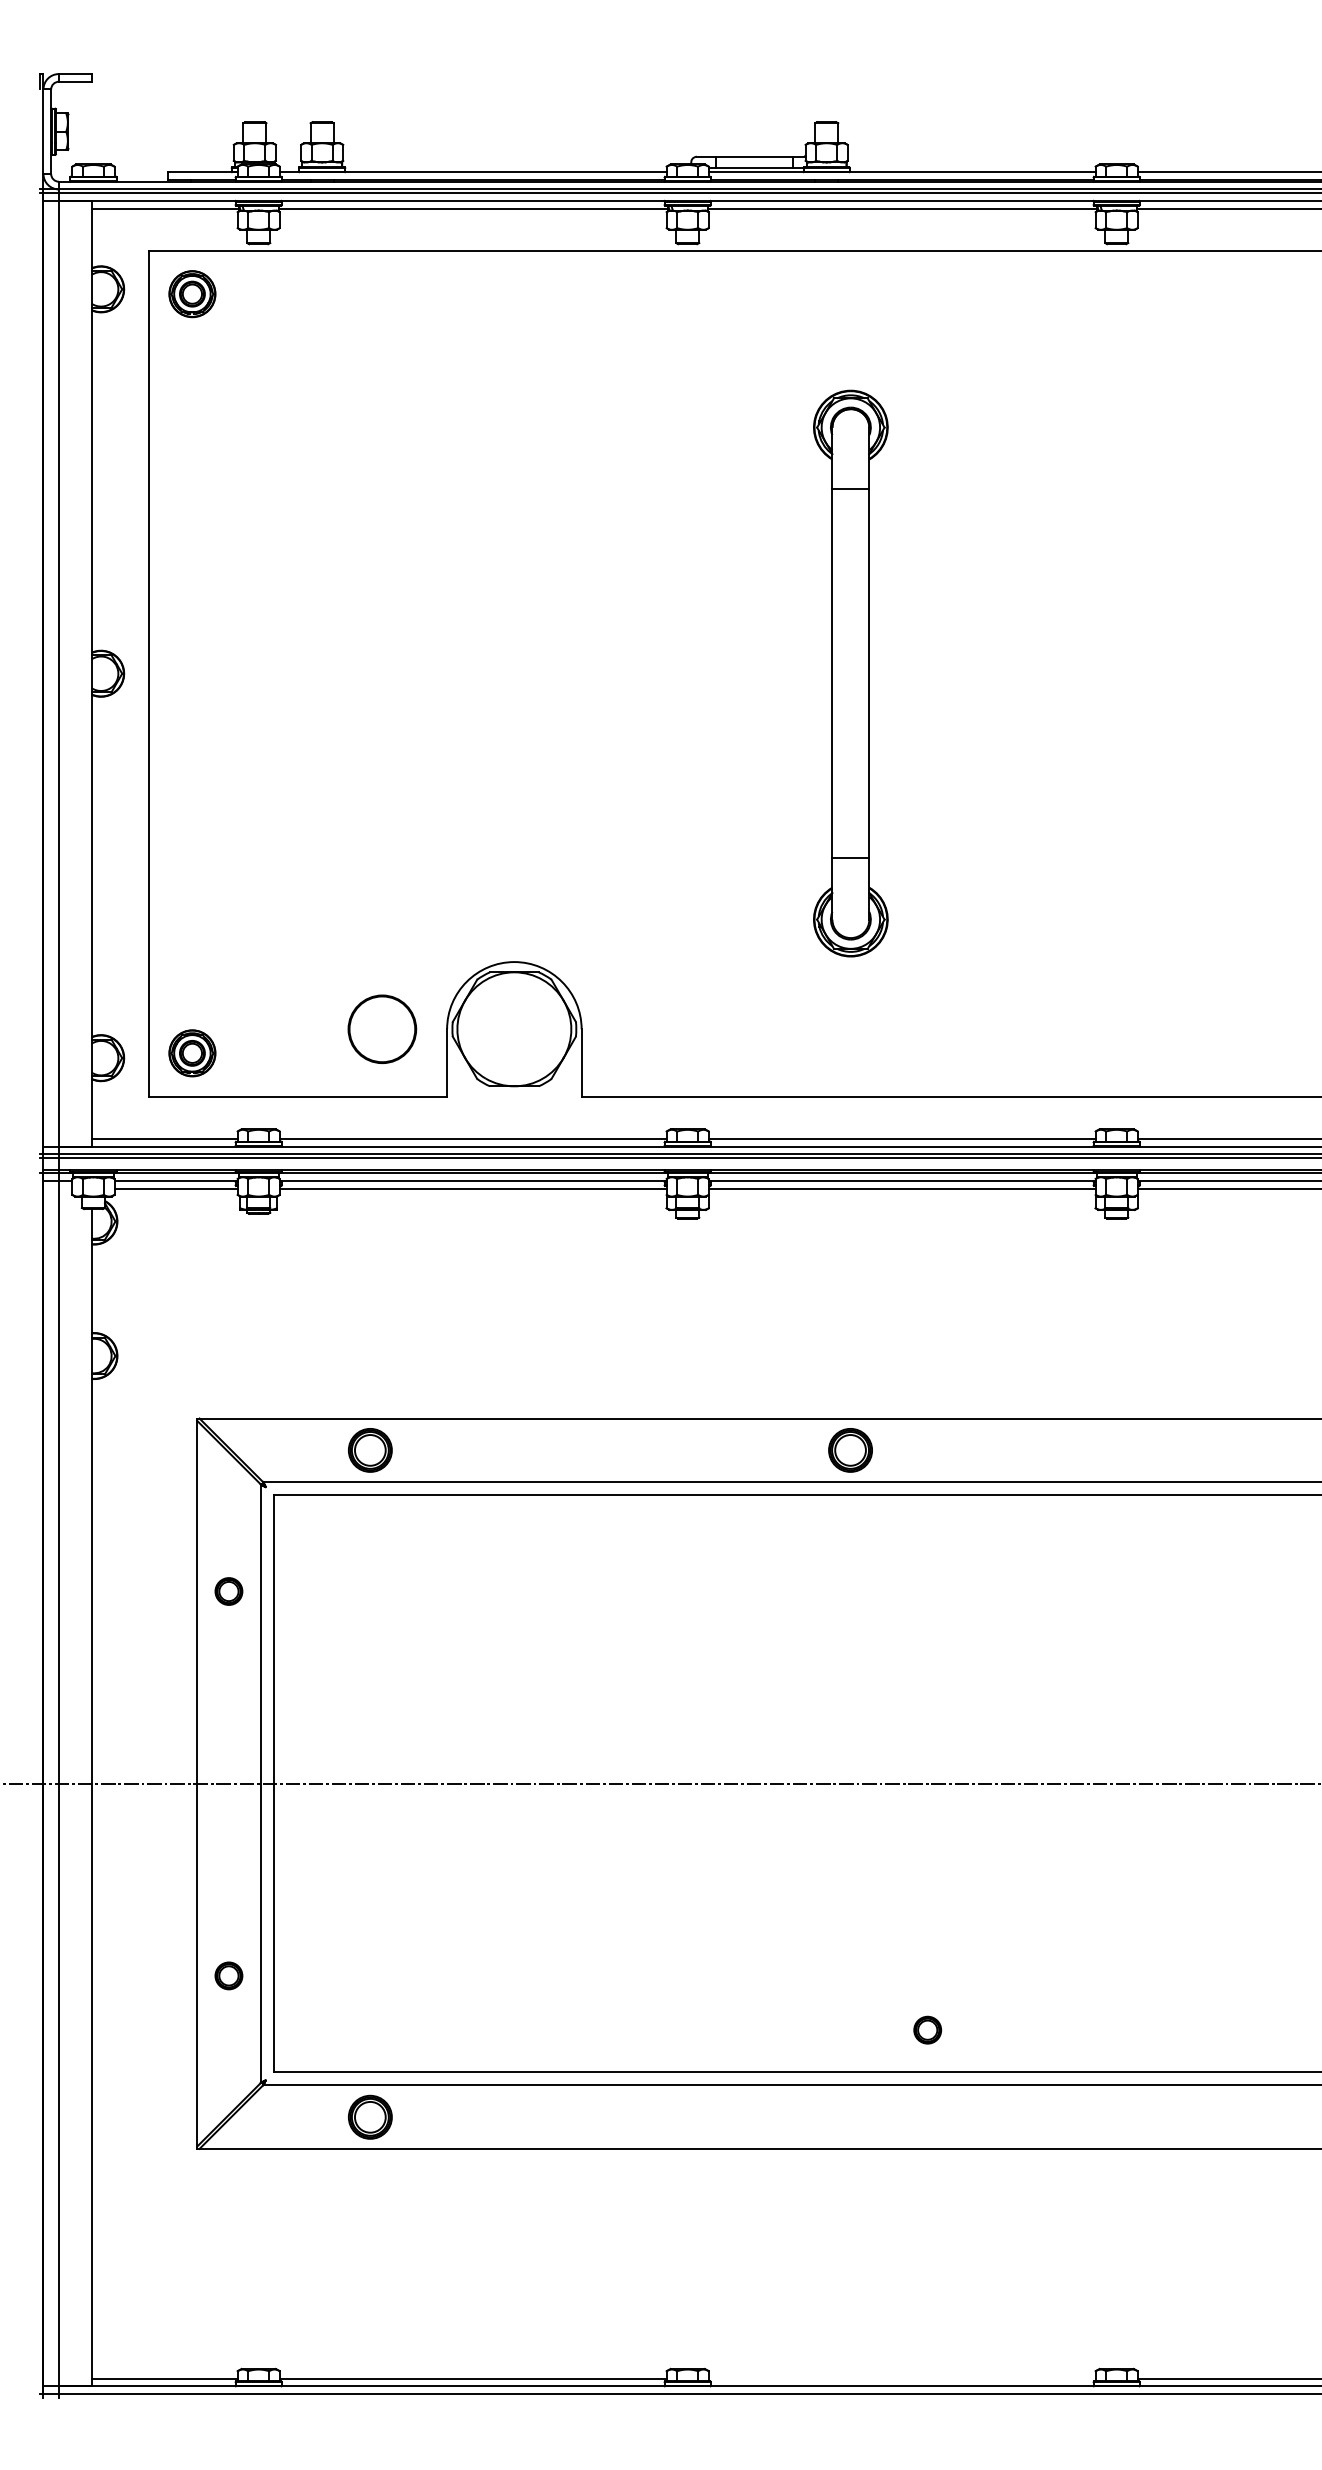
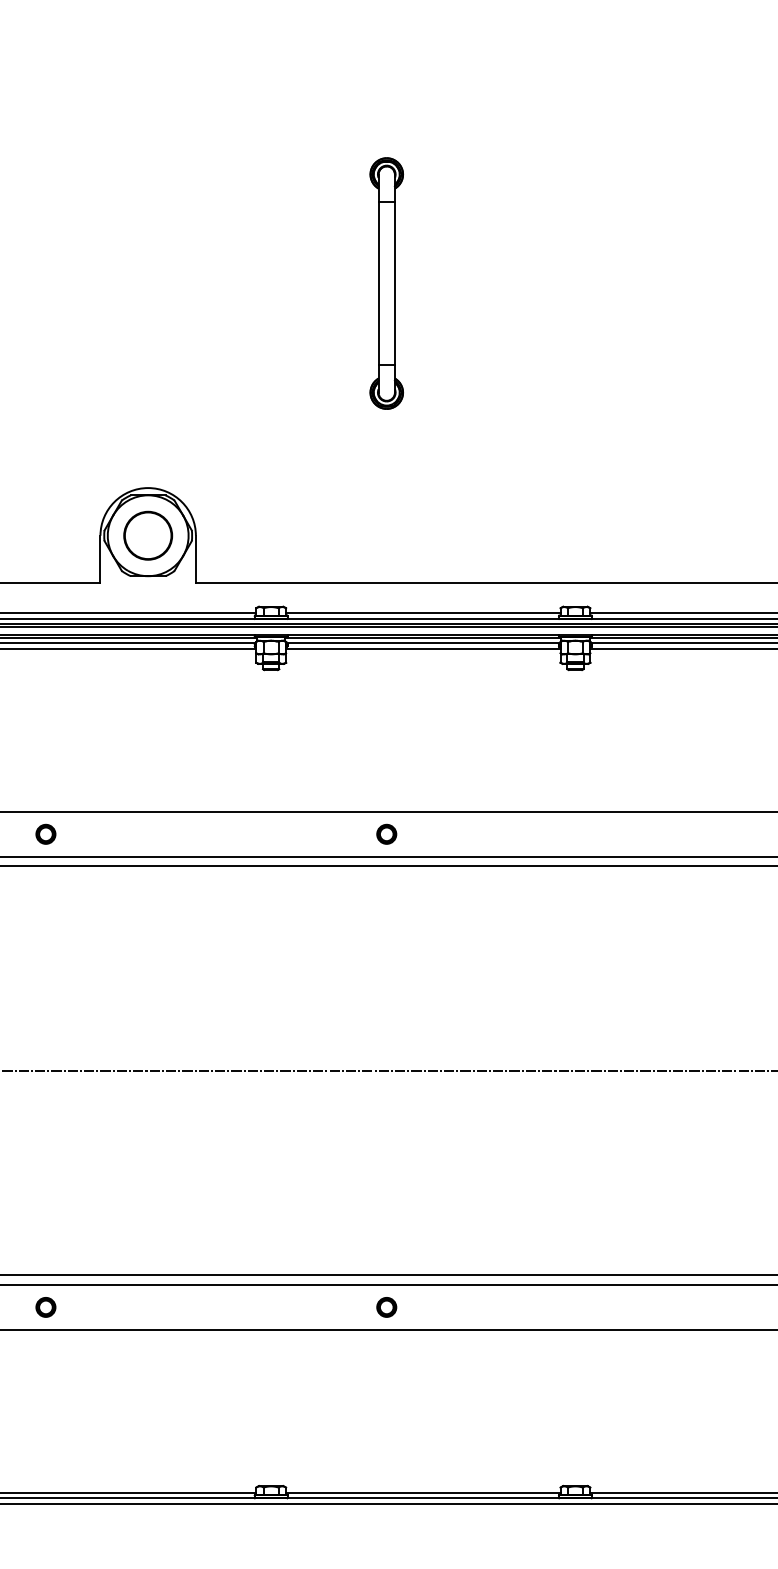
part: (850, 673) -> (386, 283), size x0.62
part: (382, 1028) -> (148, 535), moved
part: (369, 1449) -> (45, 833), size x0.62
part: (850, 1449) -> (386, 833), size x0.62
part: (927, 2029) -> (386, 1306), moved
part: (369, 2116) -> (45, 1306), size x0.62
line: (901, 2378) -> (422, 1492), added

